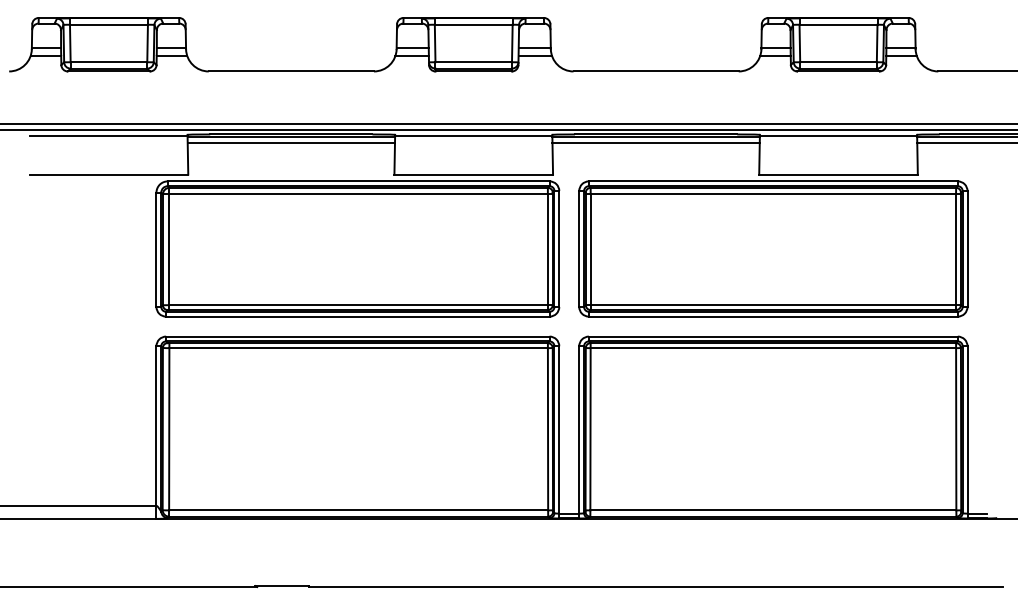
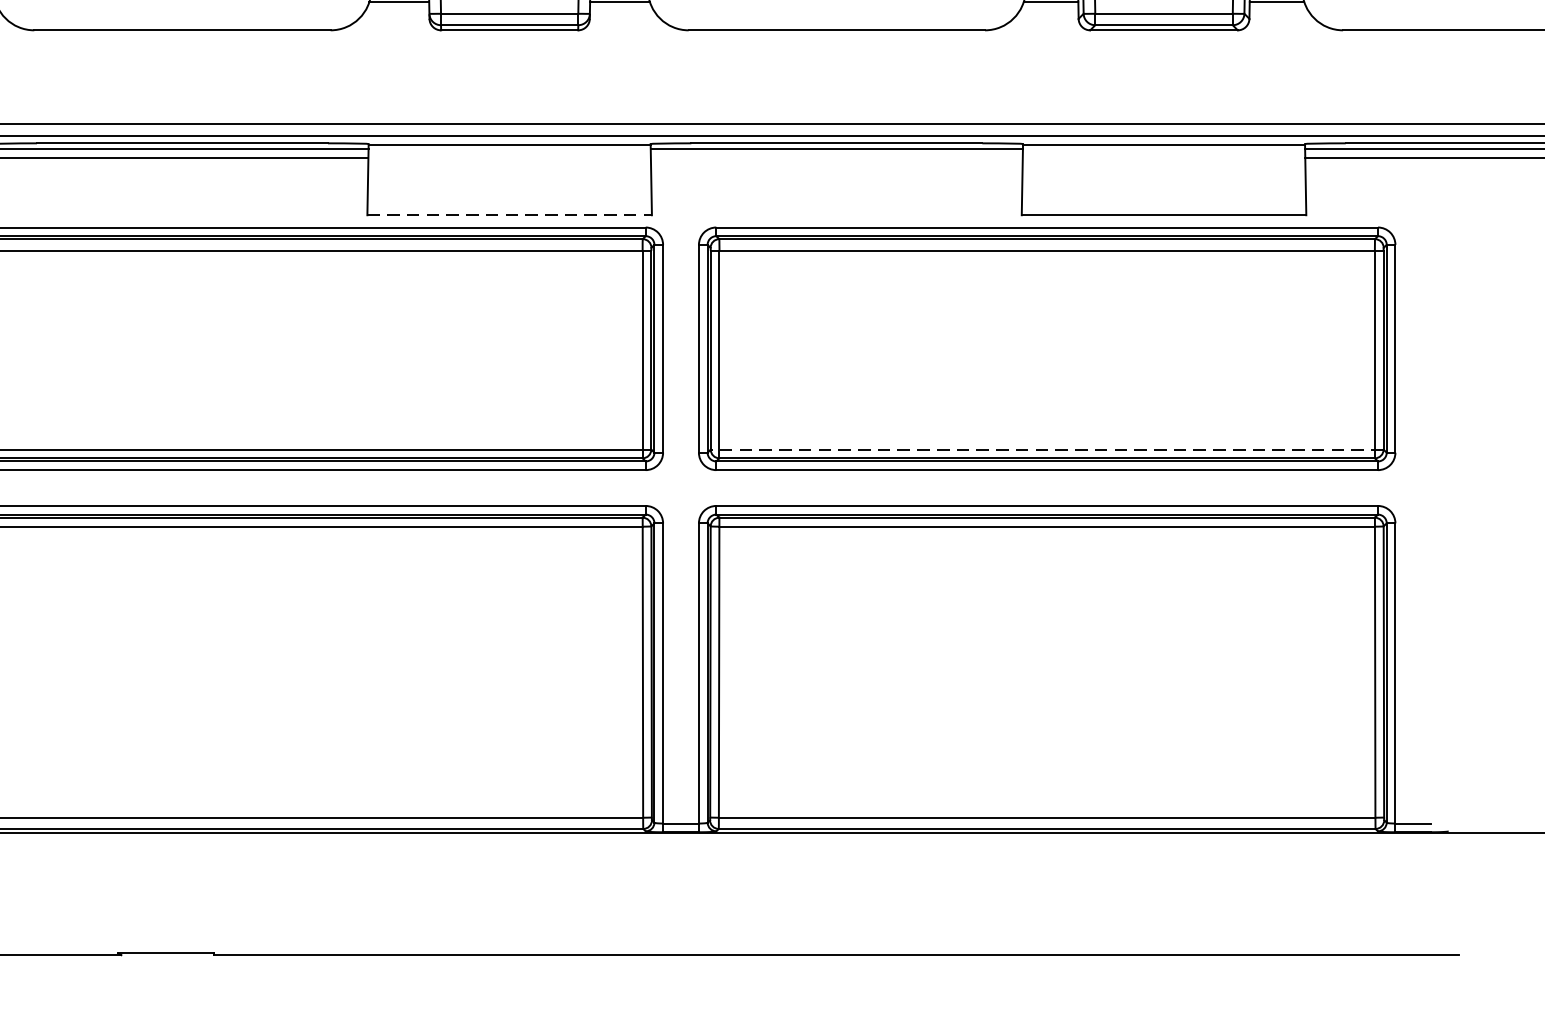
line: (655, 142) -> (835, 157), removed
line: (474, 174) -> (511, 215), solid -> dashed
line: (773, 305) -> (1047, 450), solid -> dashed

